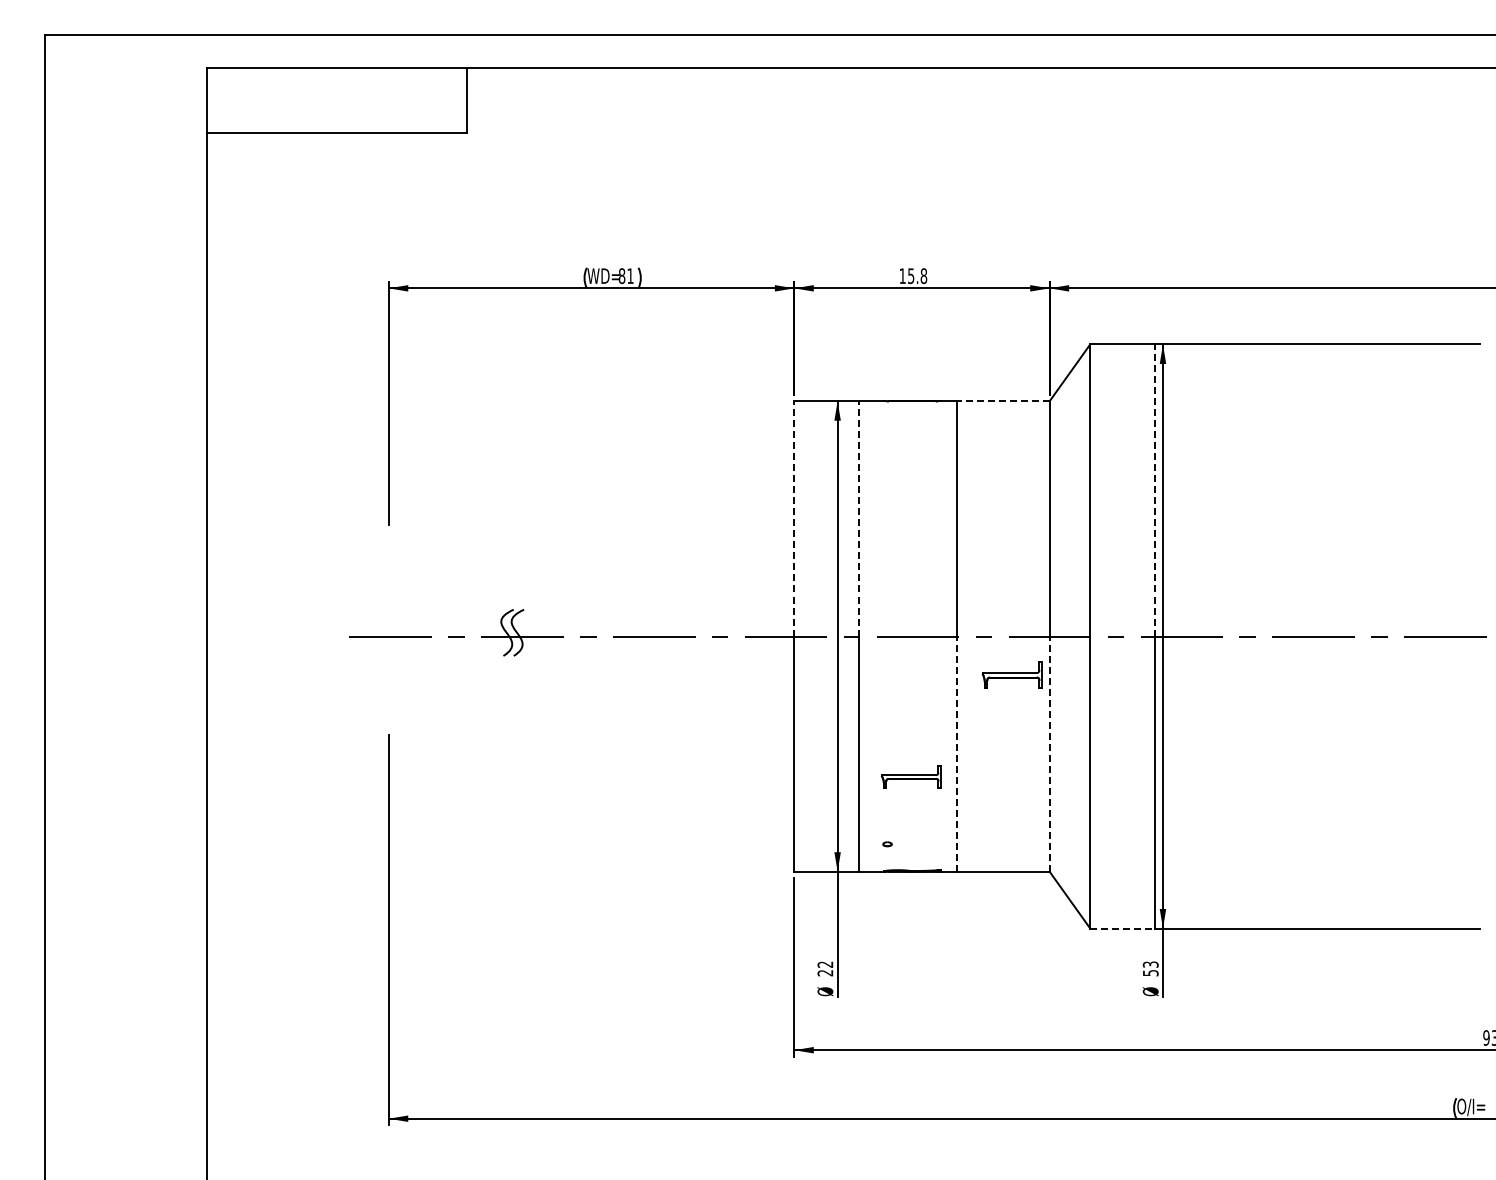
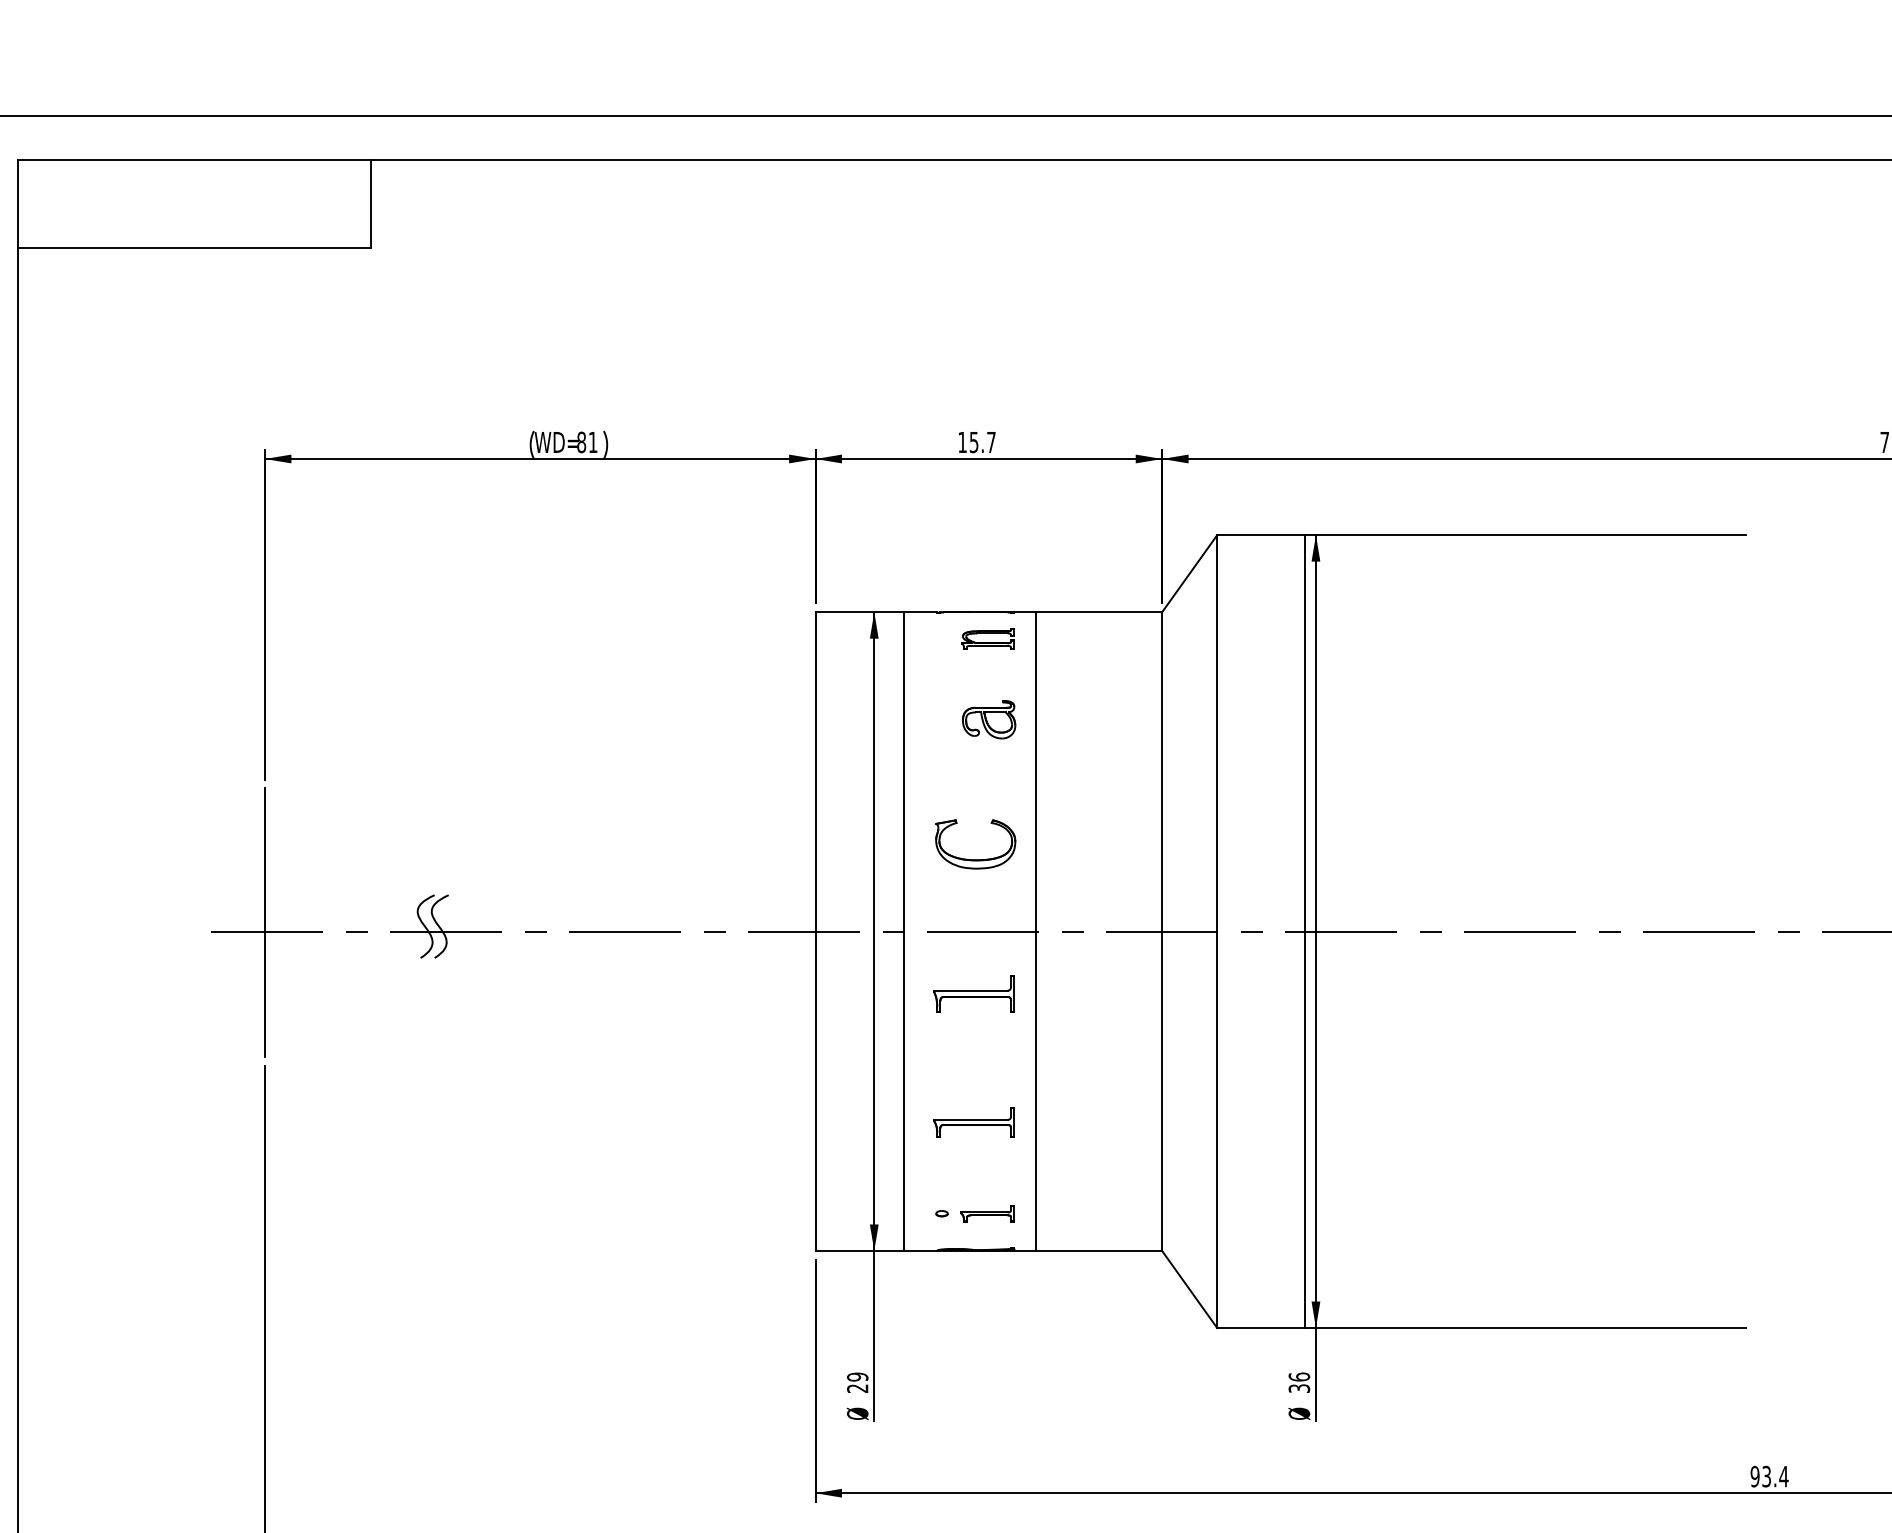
text: (923, 276) -> (990, 442), 15.8 -> 15.7
line: (1003, 401) -> (1099, 612), dashed -> solid
part: (921, 420) -> (988, 638), added
part: (922, 480) -> (989, 719), added
line: (1155, 490) -> (1305, 733), dashed -> solid
line: (794, 518) -> (815, 771), dashed -> solid
line: (859, 518) -> (903, 771), dashed -> solid
part: (908, 582) -> (970, 858), added
line: (388, 629) -> (264, 922), added
part: (1011, 674) -> (973, 992), moved
line: (956, 754) -> (1035, 1091), dashed -> solid
line: (1049, 754) -> (1161, 1091), dashed -> solid
part: (920, 843) -> (986, 1212), added
line: (1123, 928) -> (1262, 1328), dashed -> solid
text: (825, 964) -> (857, 1376), 22 -> 29
text: (1150, 968) -> (1299, 1382), 53 -> 36

